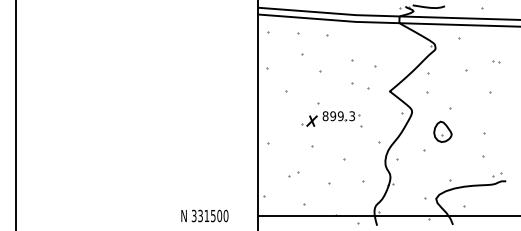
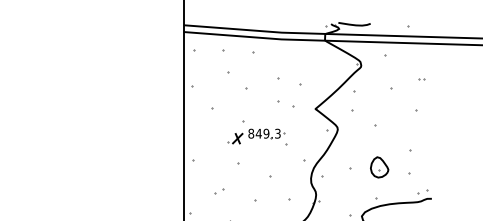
text: (333, 116) -> (259, 134), 899.3 -> 849.3
part: (442, 131) -> (379, 167), moved

